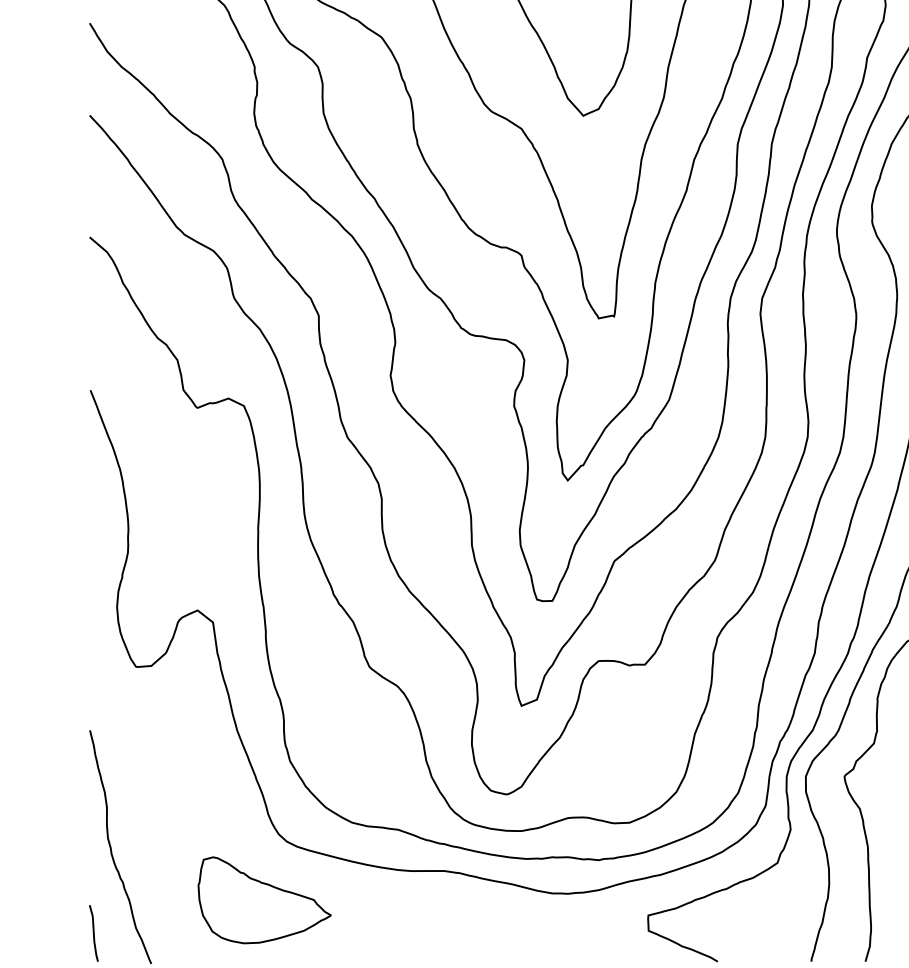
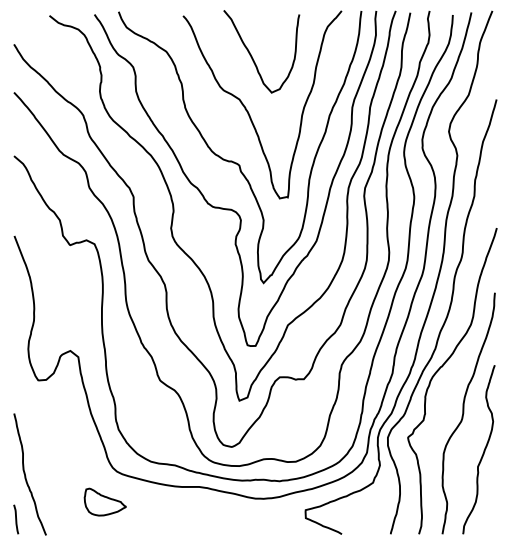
part: (264, 898) -> (105, 501), size x0.6

